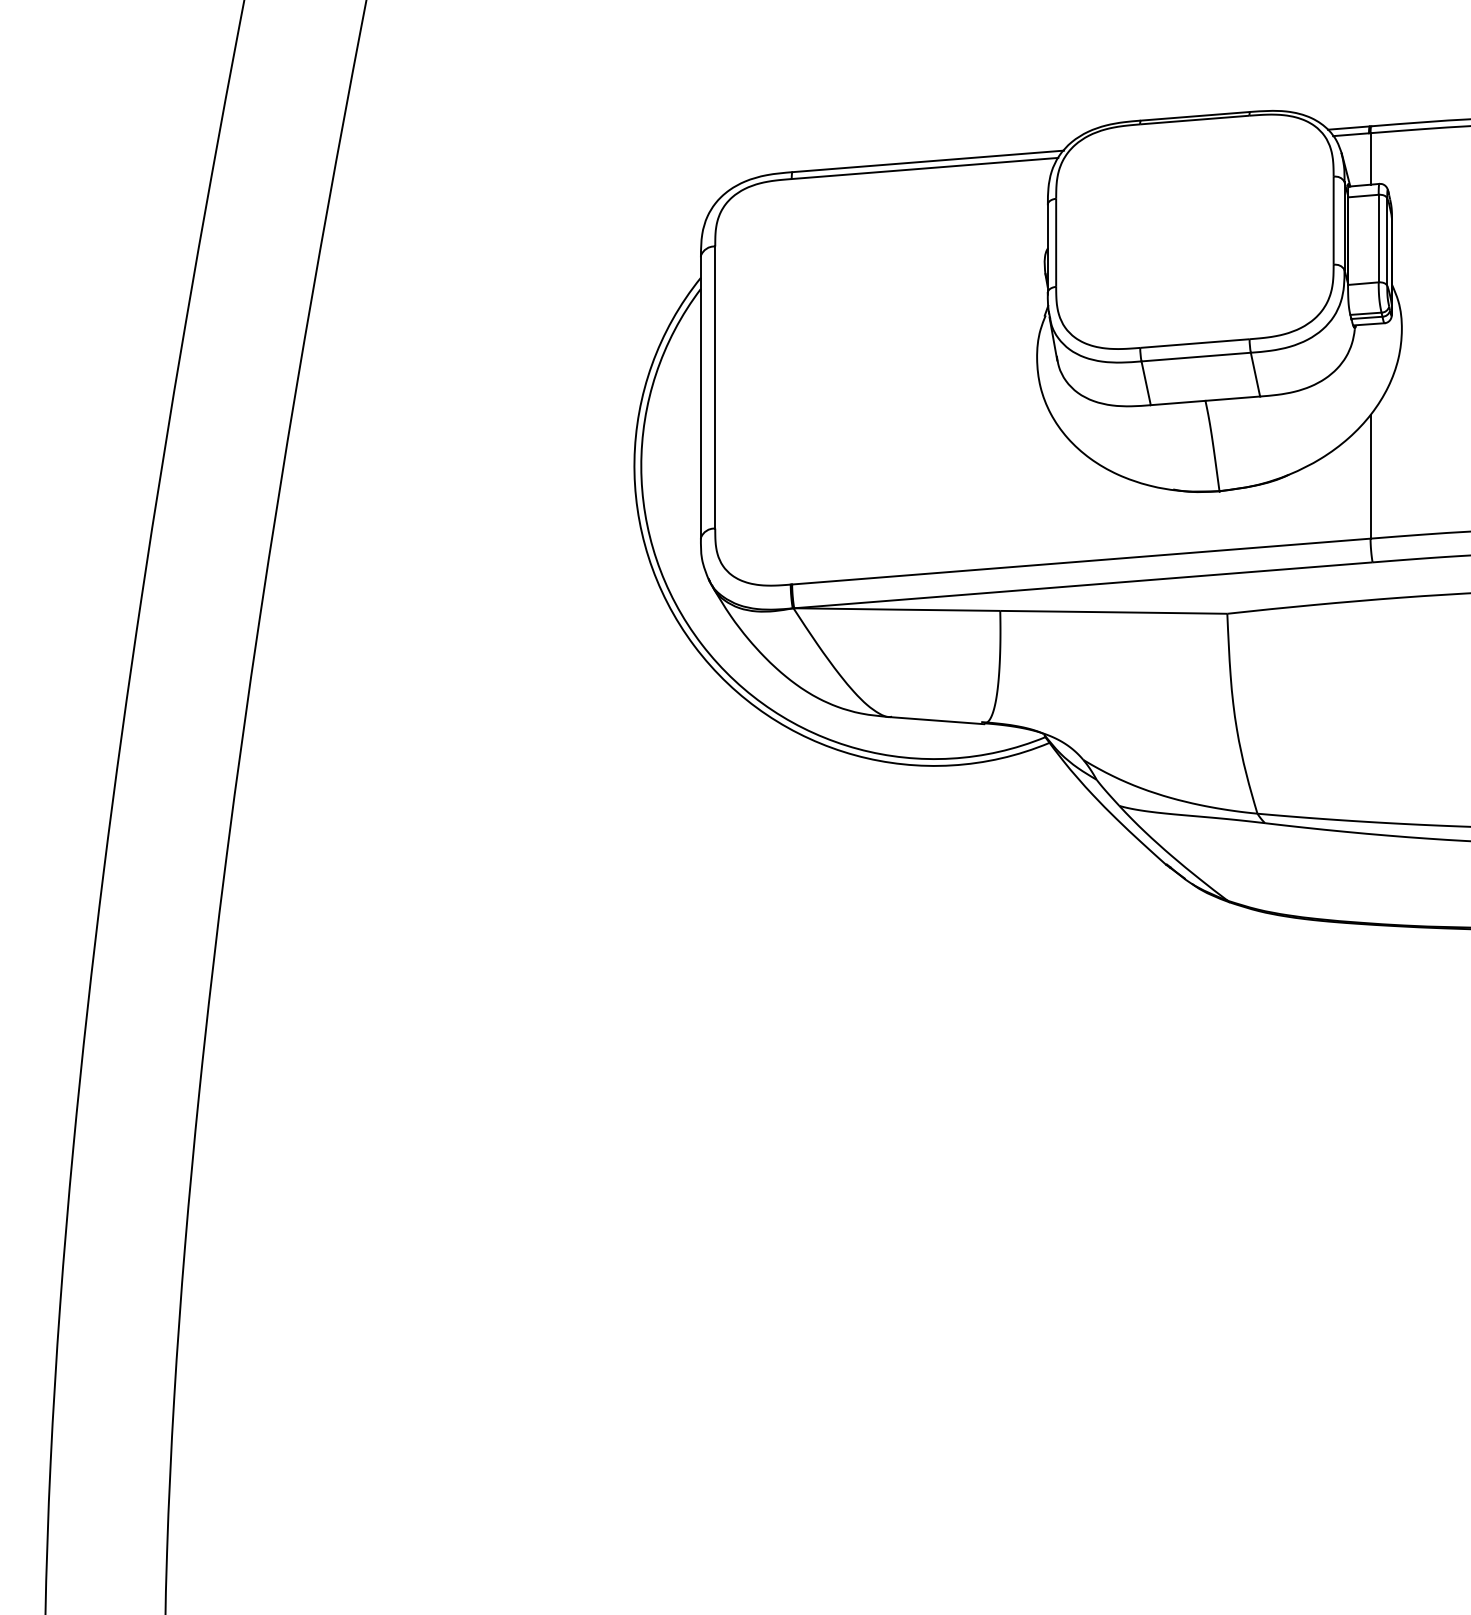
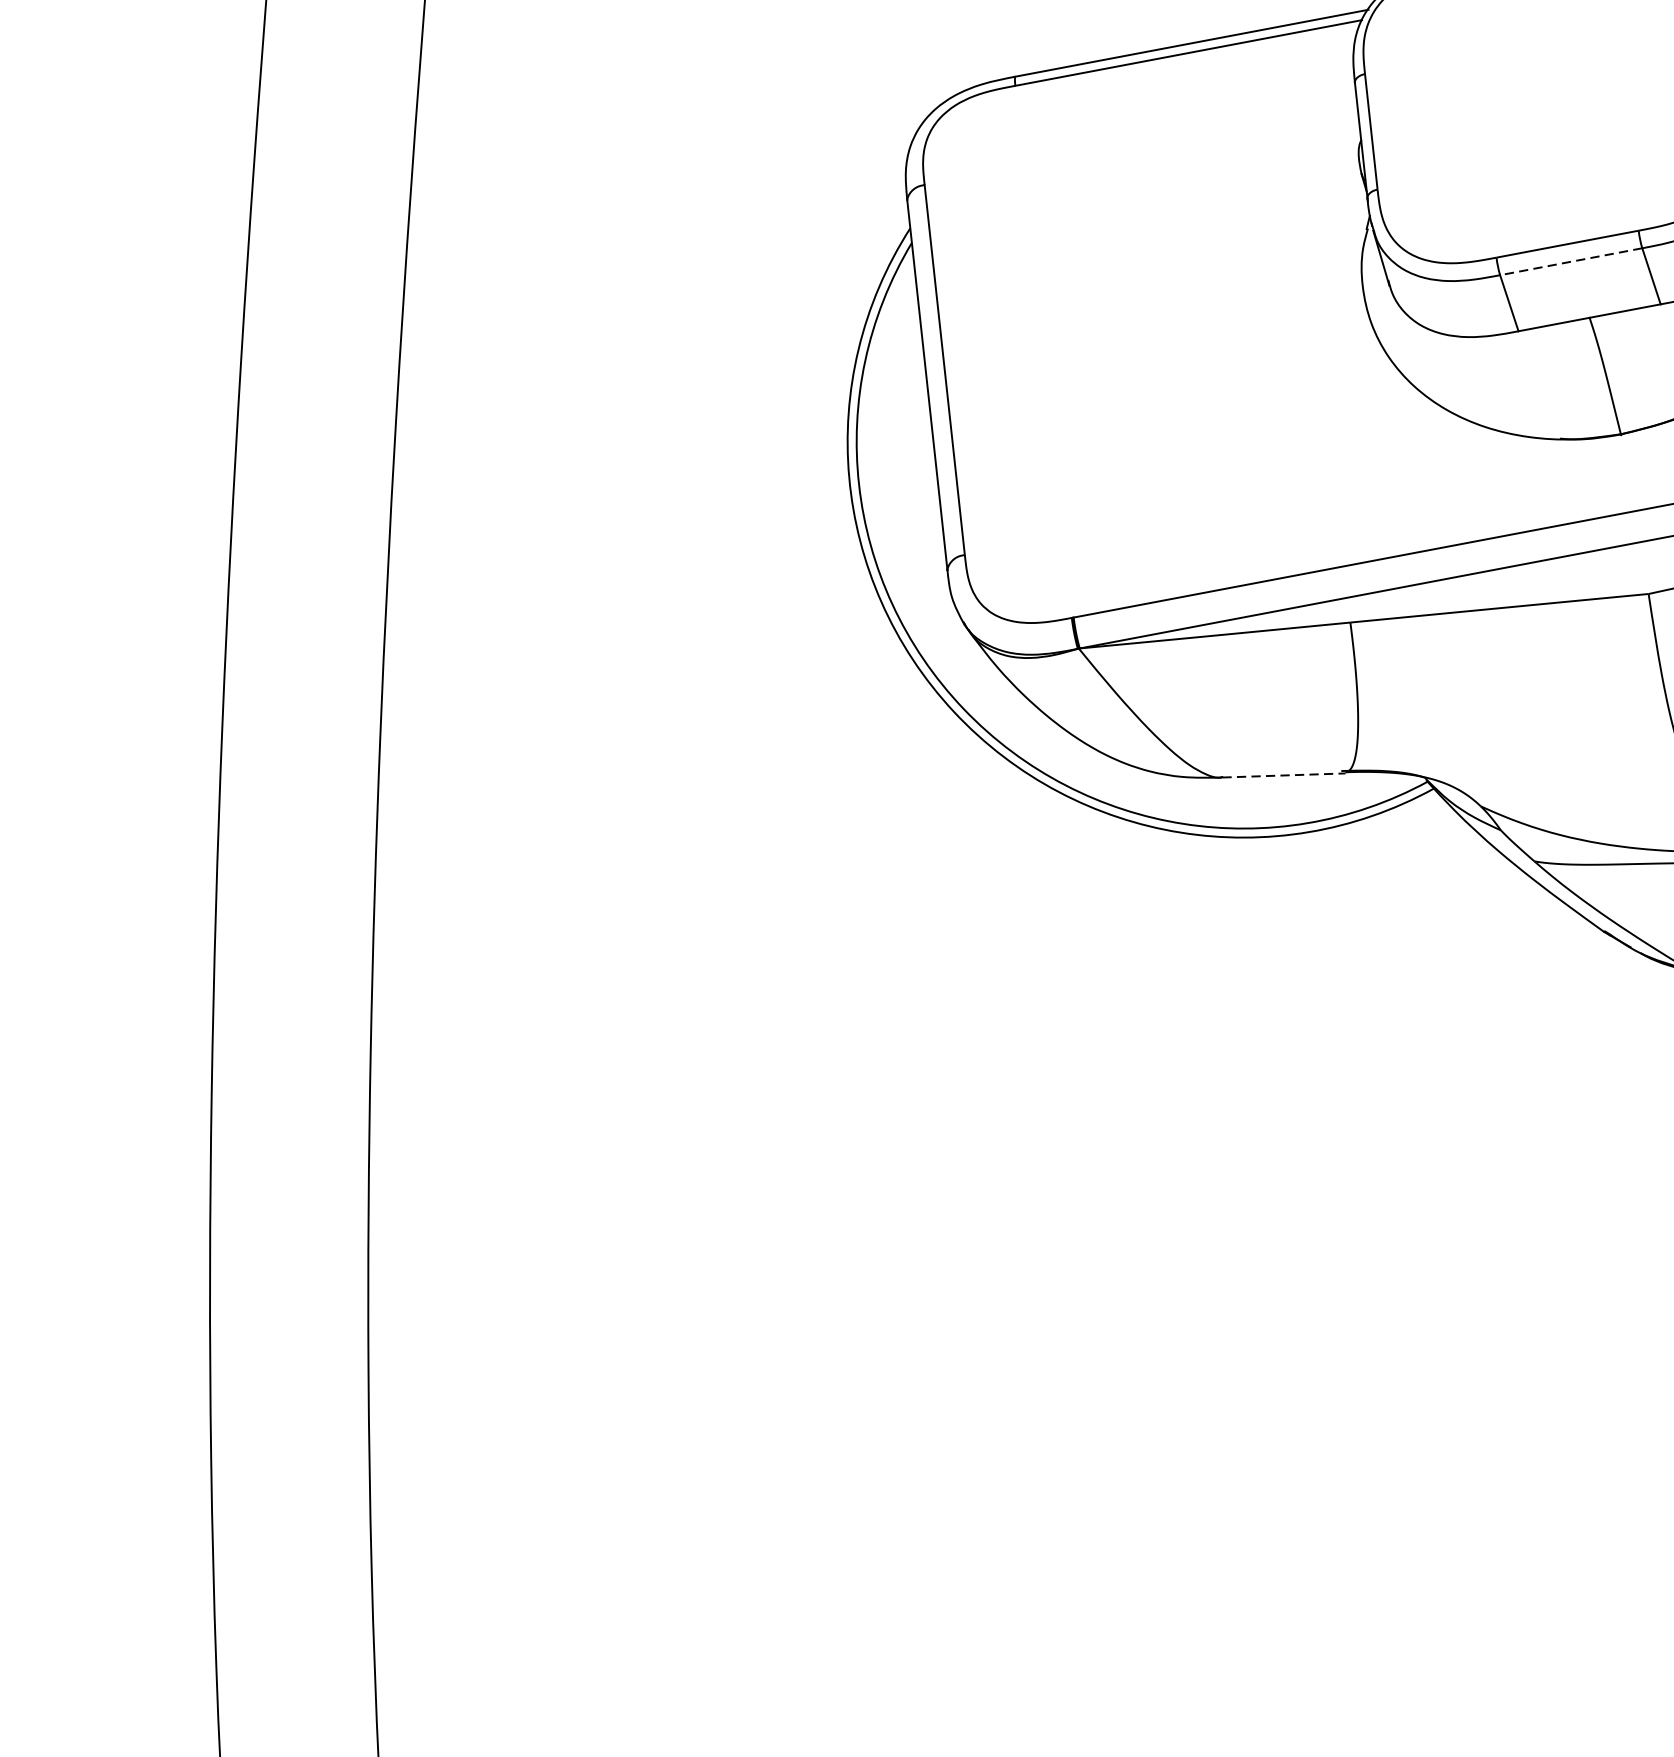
line: (1196, 357) -> (1571, 262), solid -> dashed
line: (937, 720) -> (1283, 775), solid -> dashed

